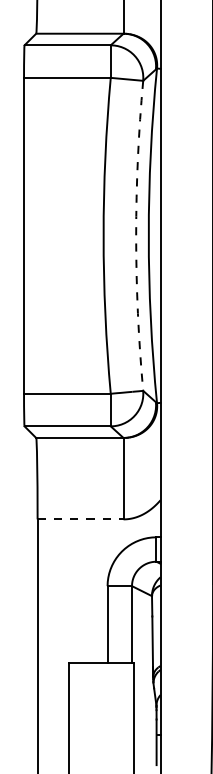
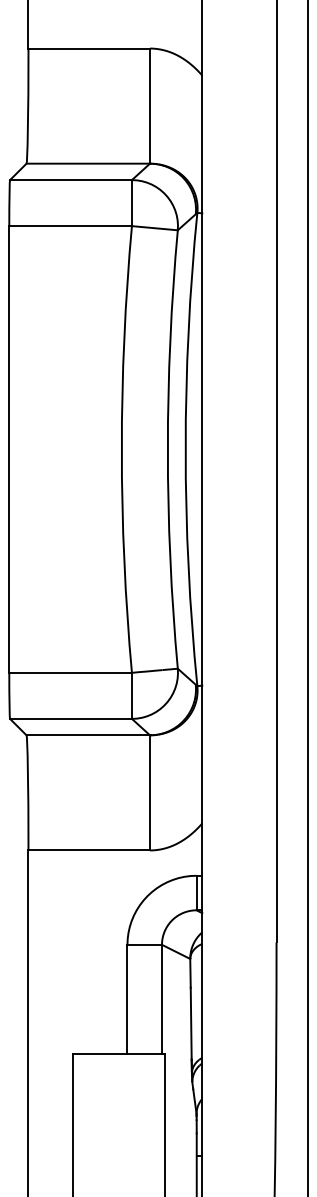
arc: (135, 235) -> (167, 449), dashed -> solid
line: (80, 519) -> (89, 850), dashed -> solid

